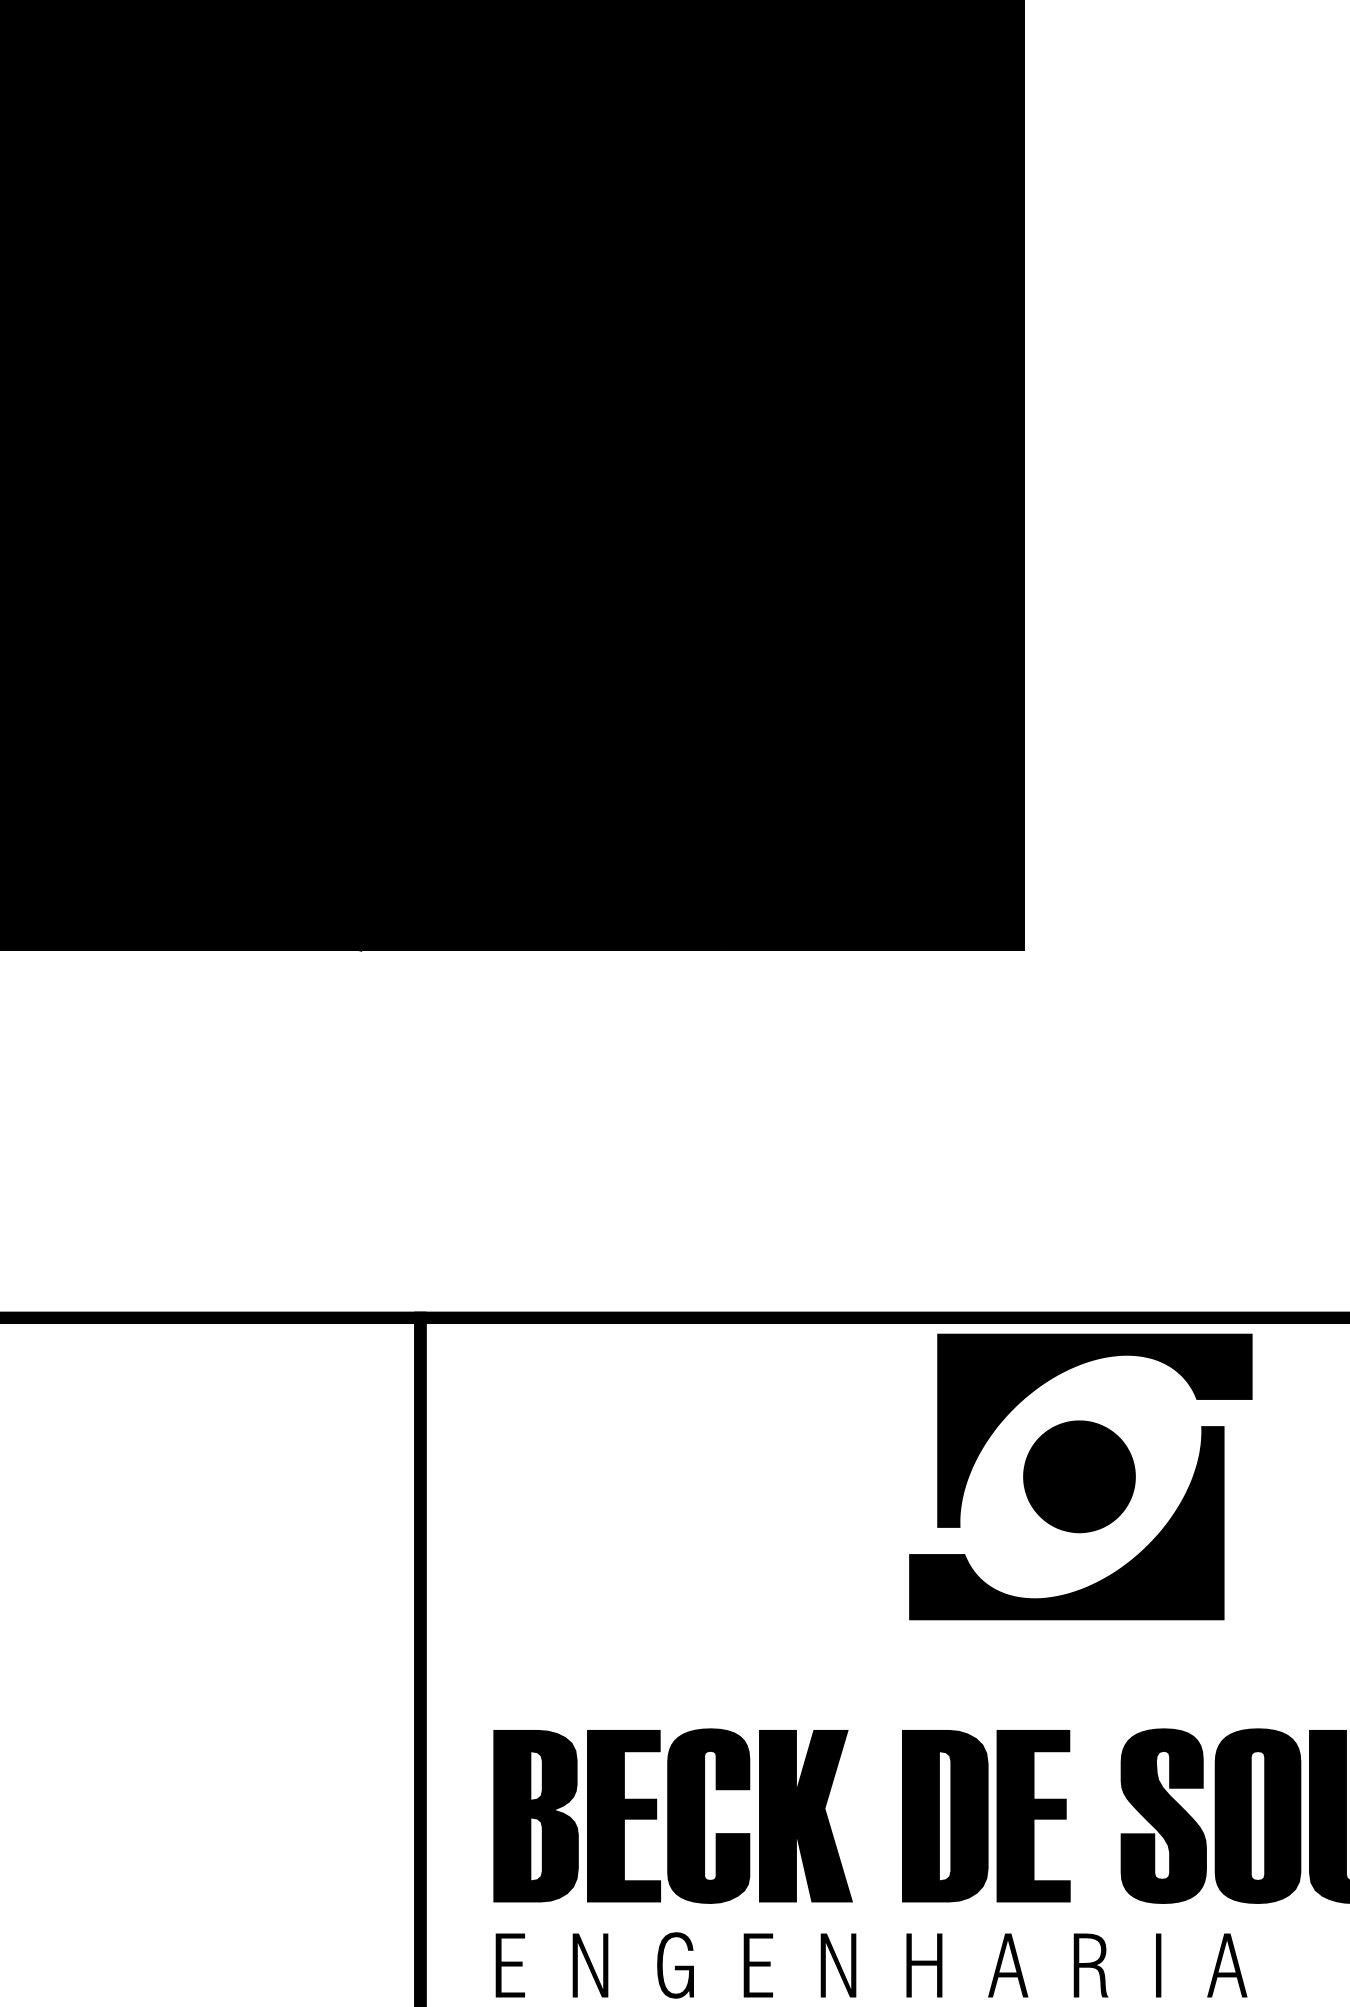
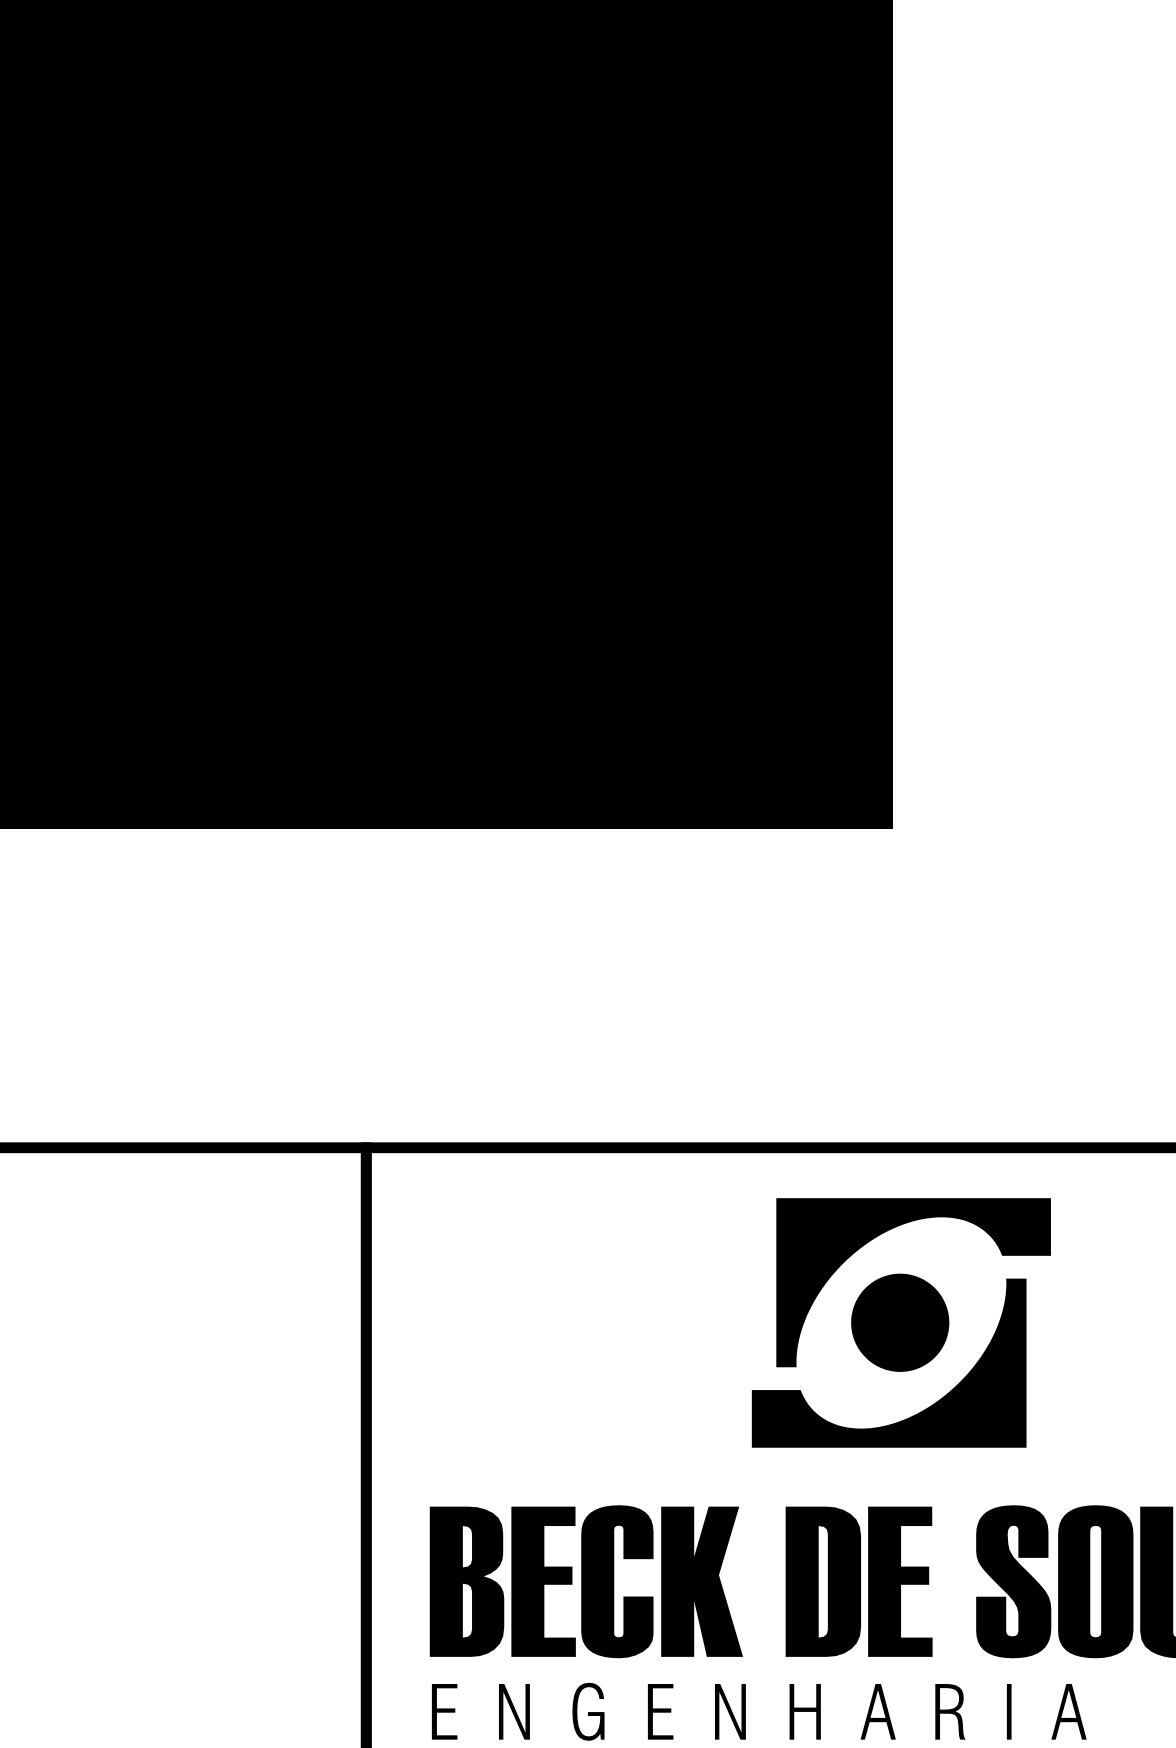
part: (1080, 1476) -> (901, 1322), moved

